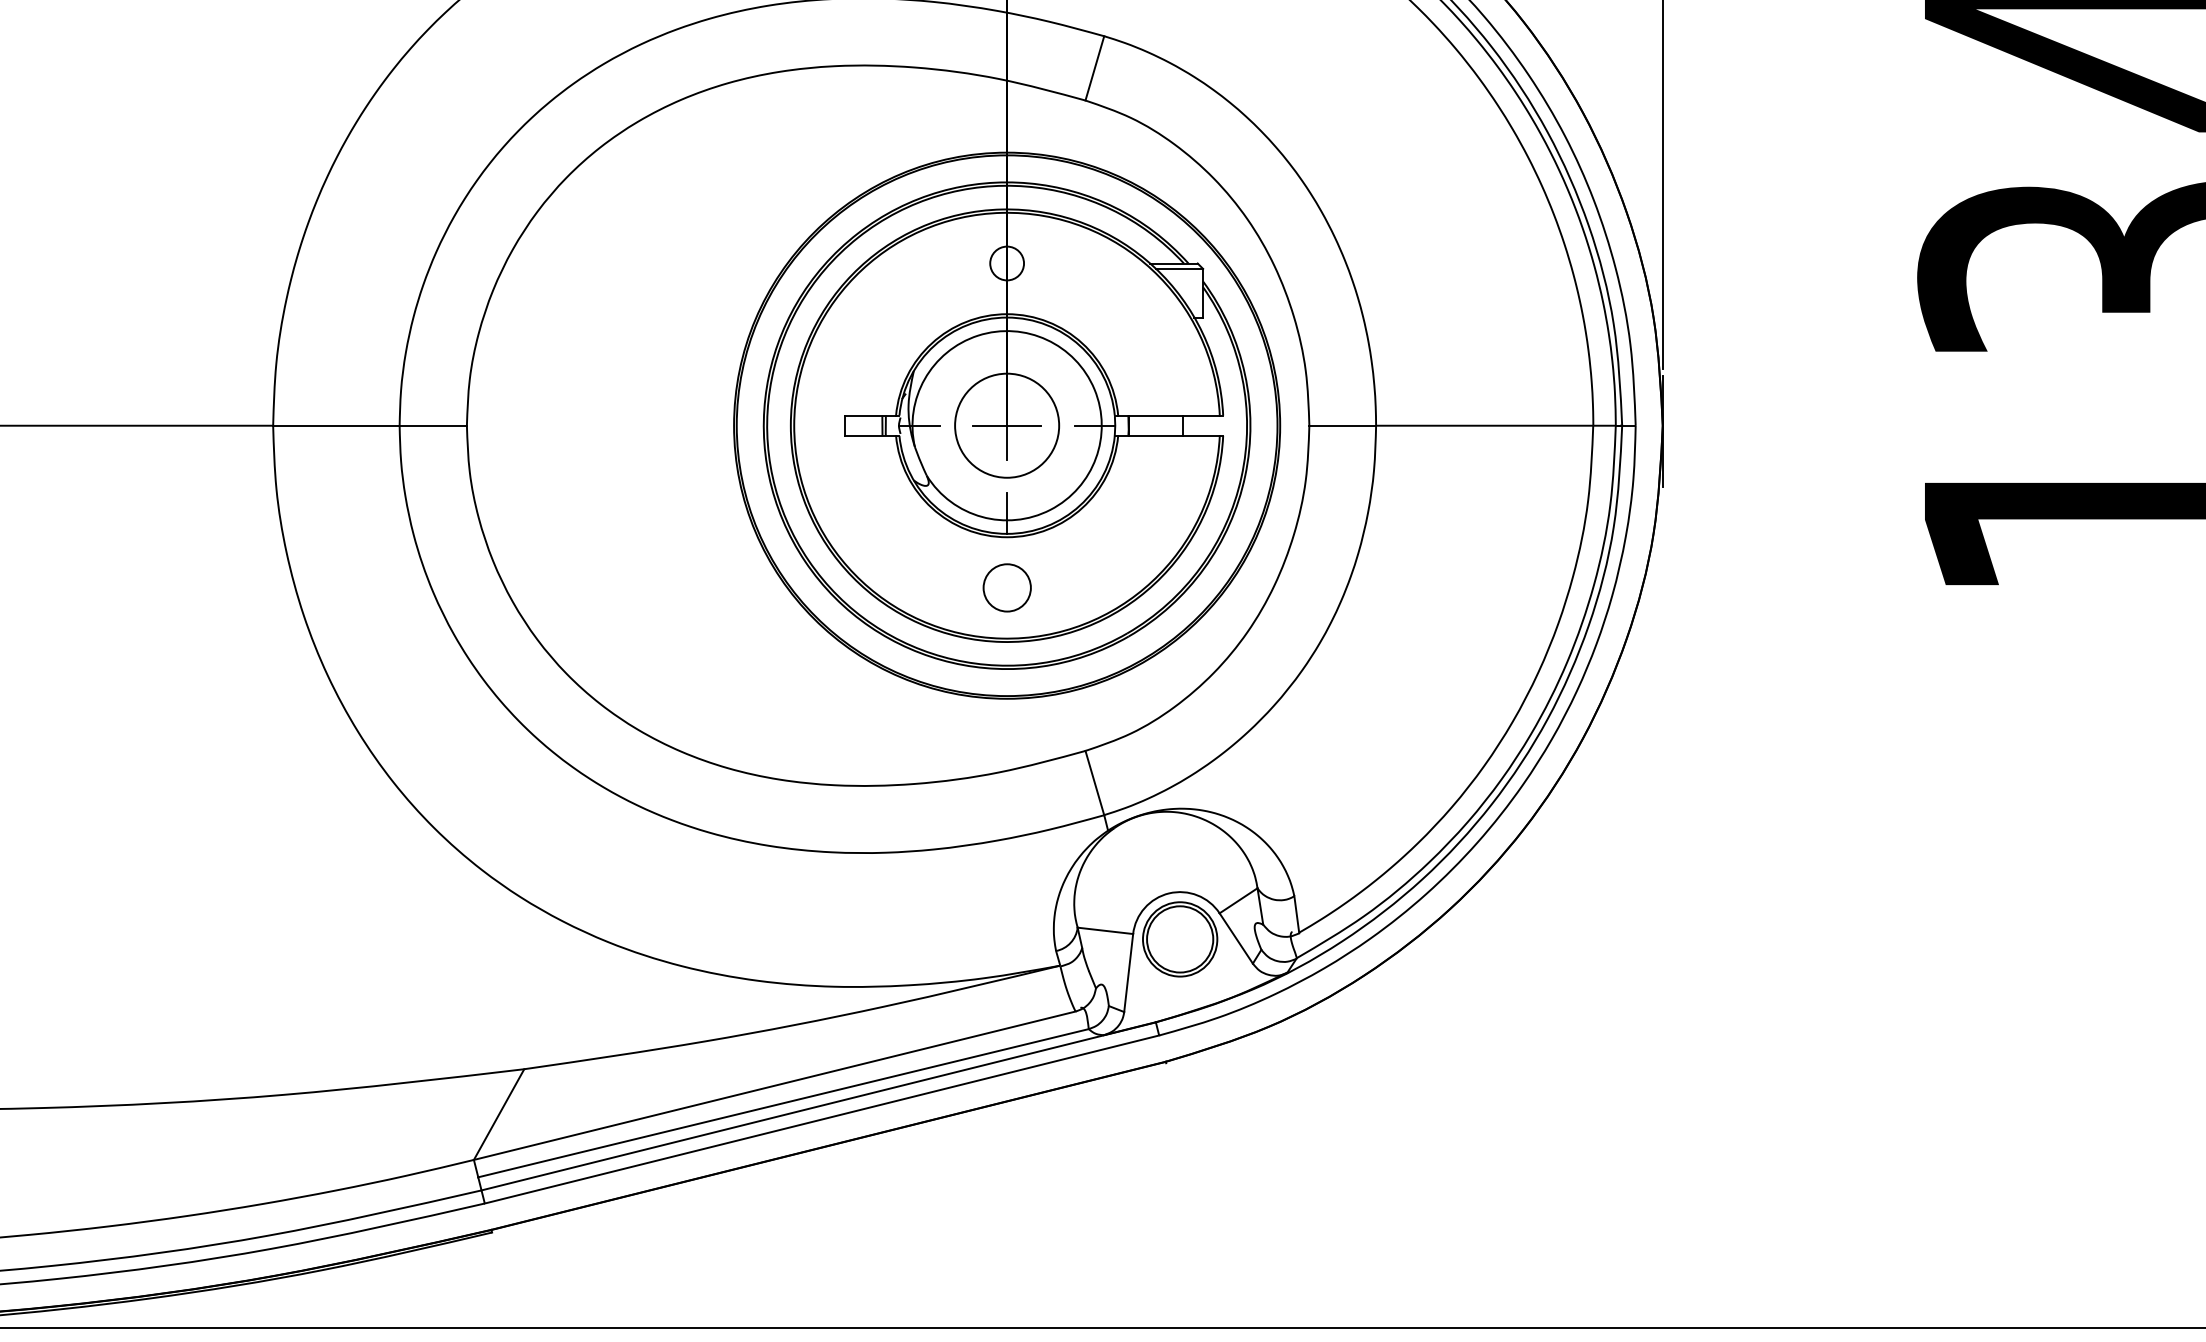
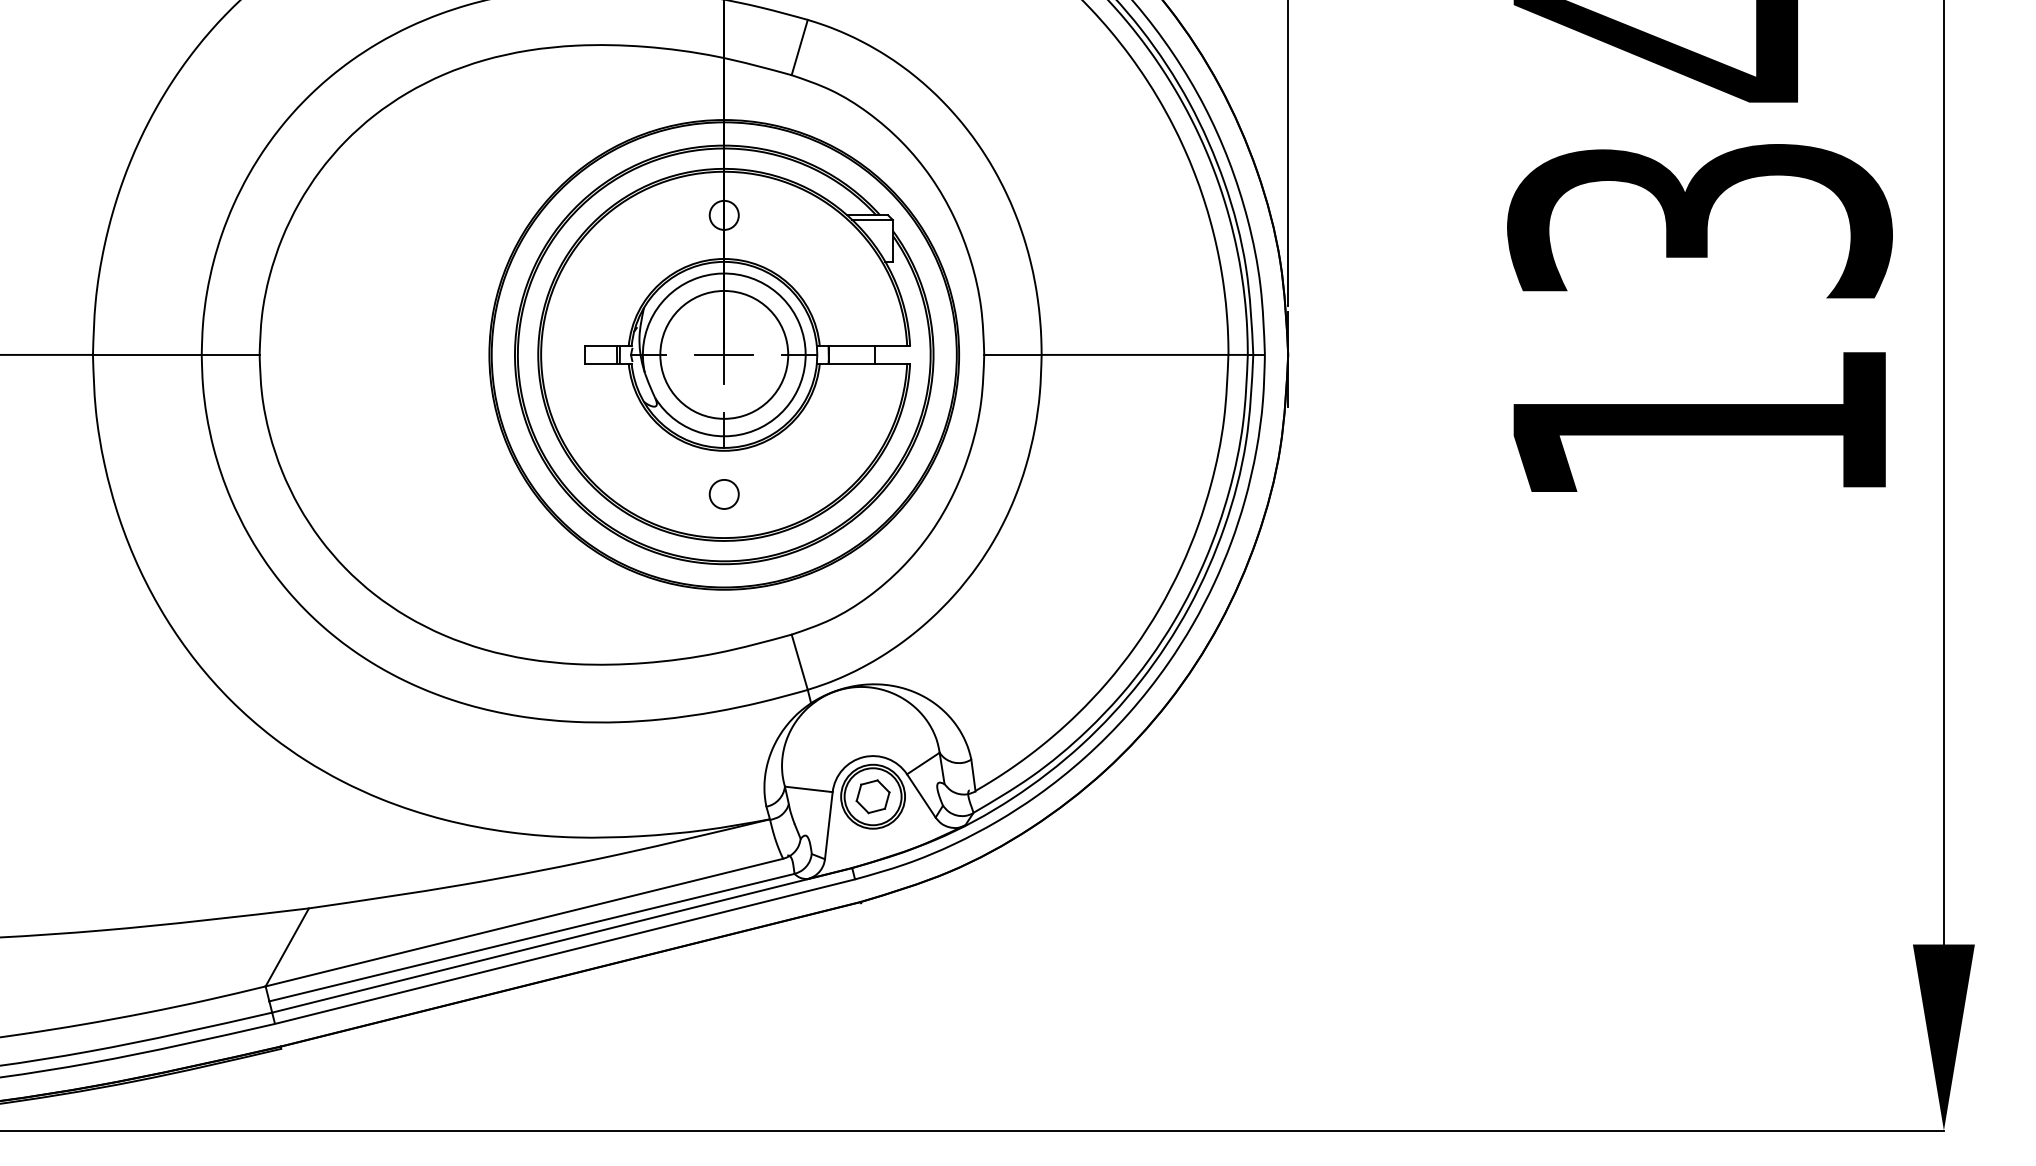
circle: (1007, 425) -> (724, 354), size x1.43
circle: (1006, 588) -> (723, 494), size x0.71
part: (1179, 939) -> (872, 796), added

